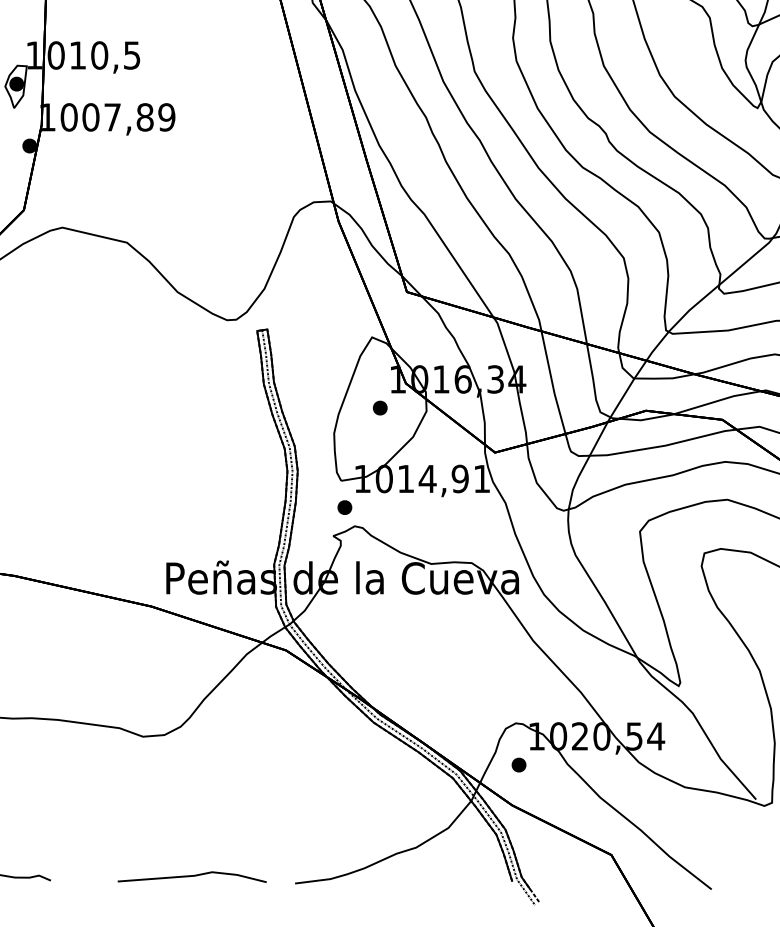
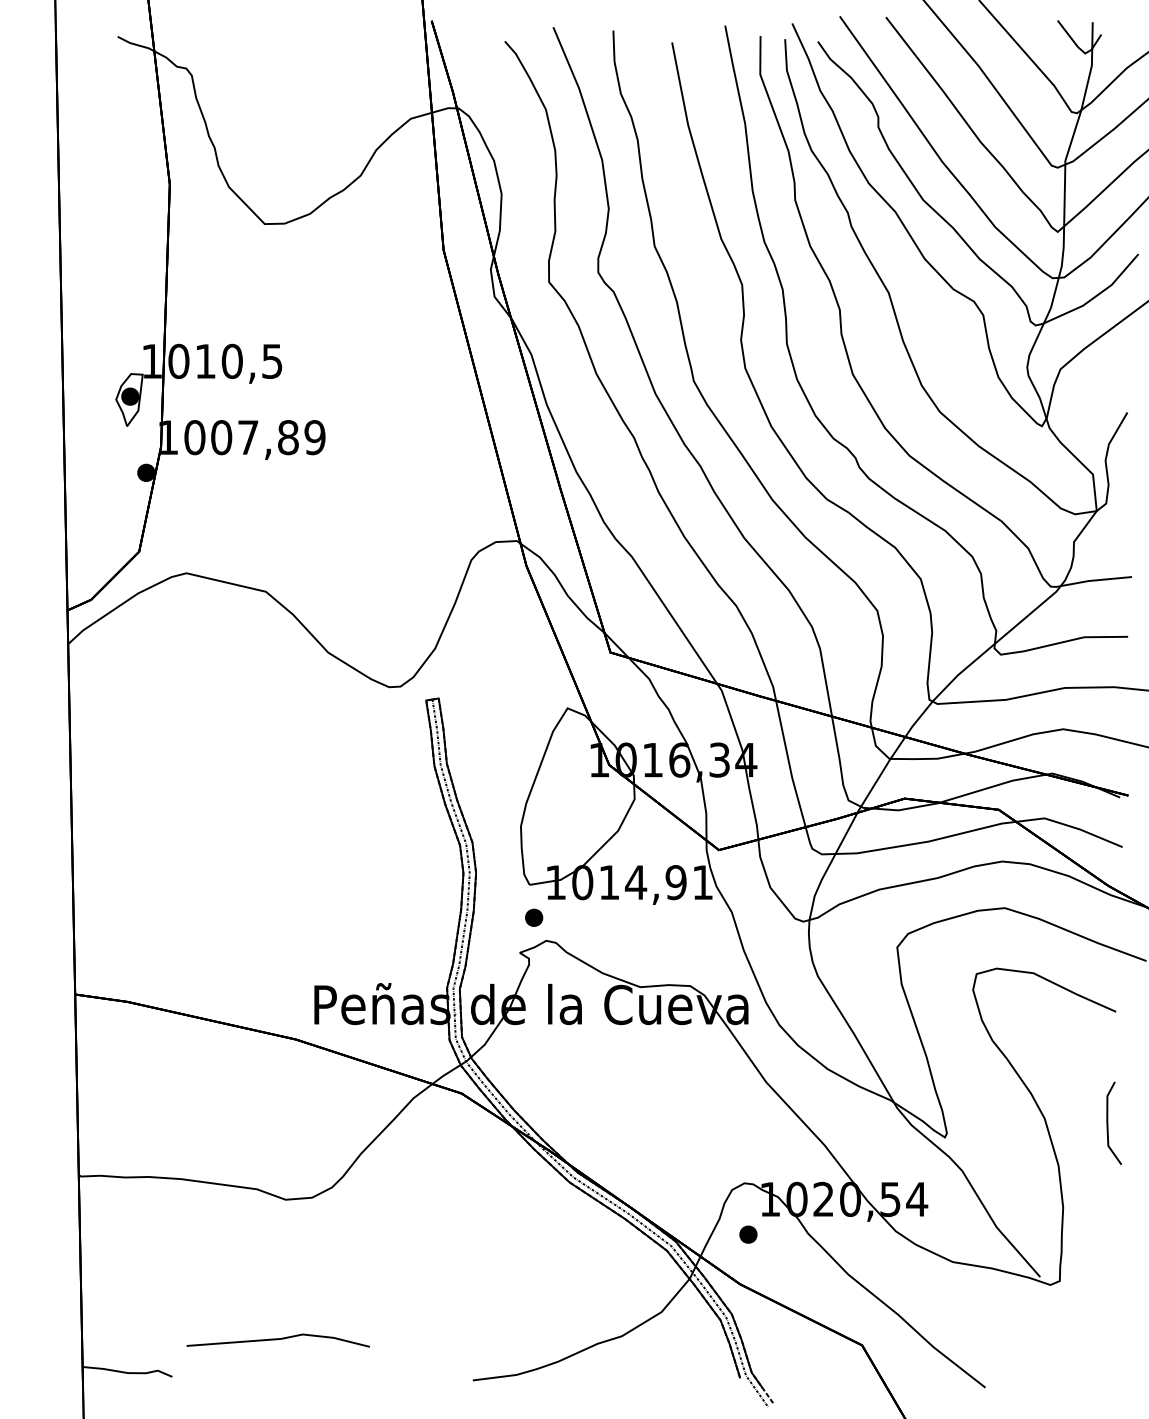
part: (380, 408) -> (577, 795), removed
line: (191, 877) -> (277, 1340), moved

